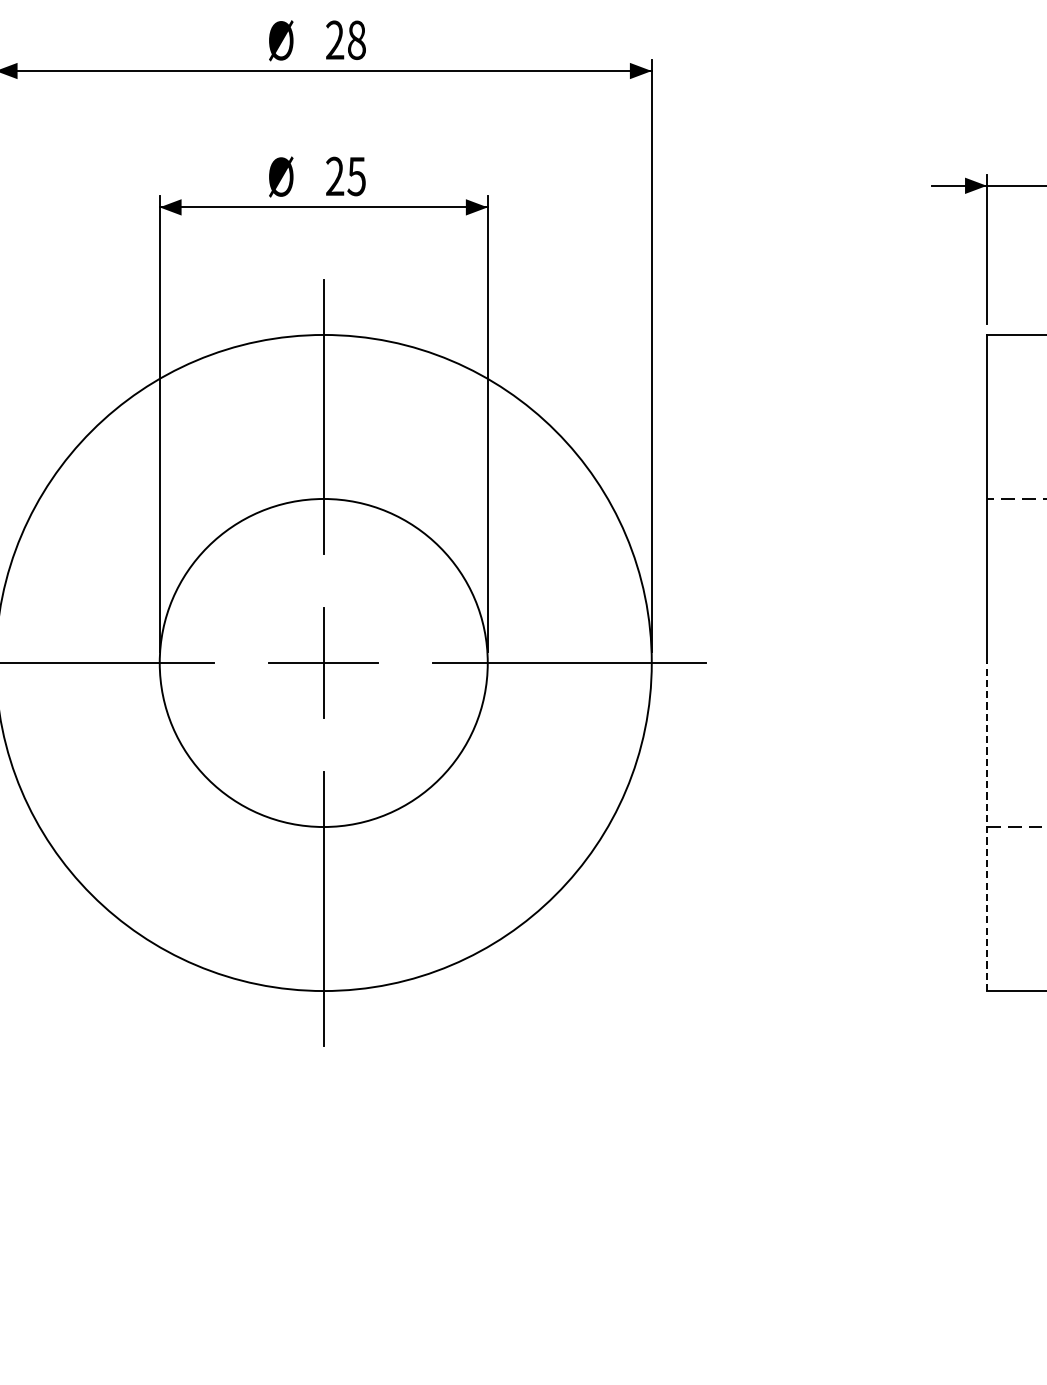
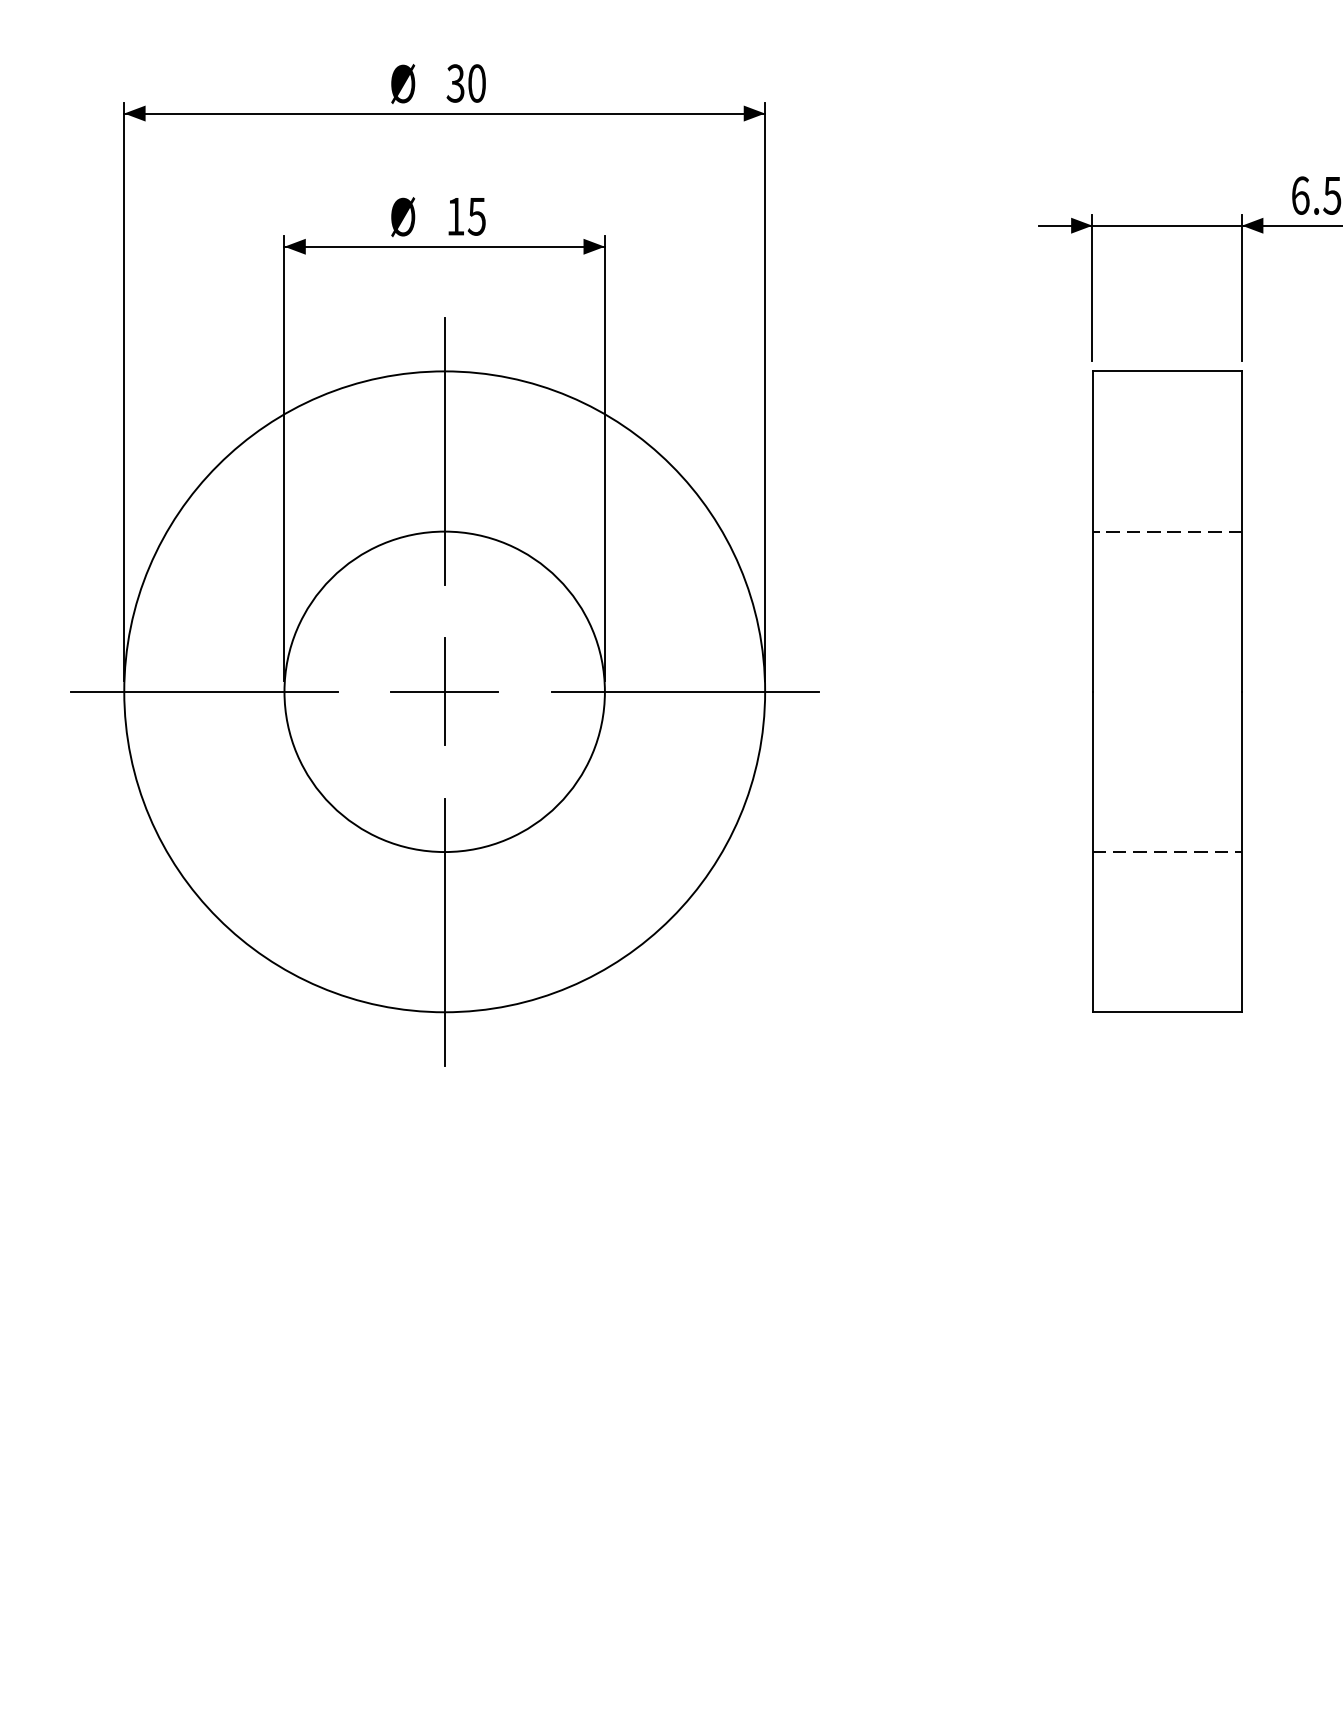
text: (345, 40) -> (465, 83), 28 -> 30
text: (334, 176) -> (455, 216), 25 -> 15
line: (986, 826) -> (1092, 851), dashed -> solid

